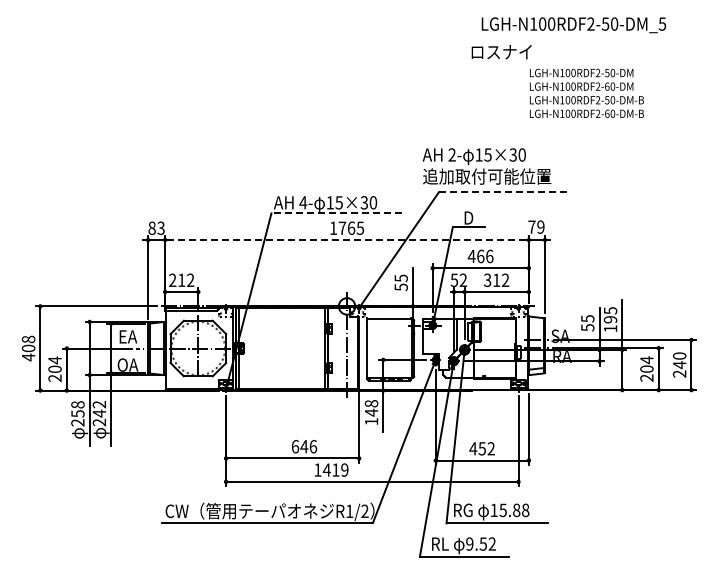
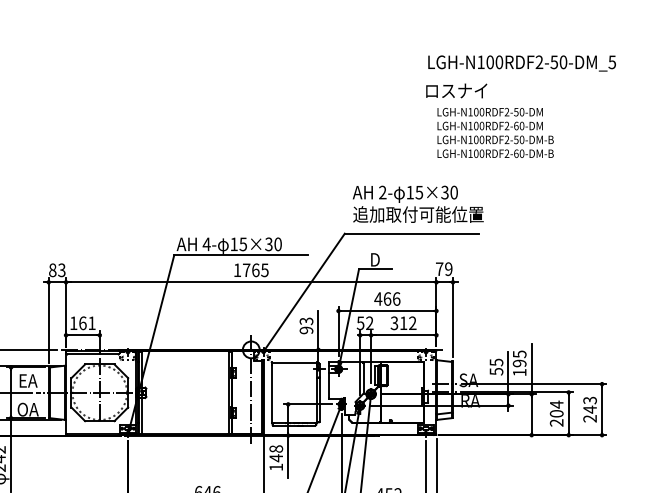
text: (573, 25) -> (521, 63), moved
text: (501, 52) -> (456, 91), moved
text: (486, 166) -> (417, 204), moved
line: (504, 192) -> (411, 233), dashed -> solid
line: (336, 213) -> (240, 255), dashed -> solid
line: (346, 240) -> (250, 282), dashed -> solid
text: (181, 280) -> (82, 323), 212 -> 161
text: (400, 282) -> (305, 325), 55 -> 93
text: (679, 355) -> (589, 399), 240 -> 243

